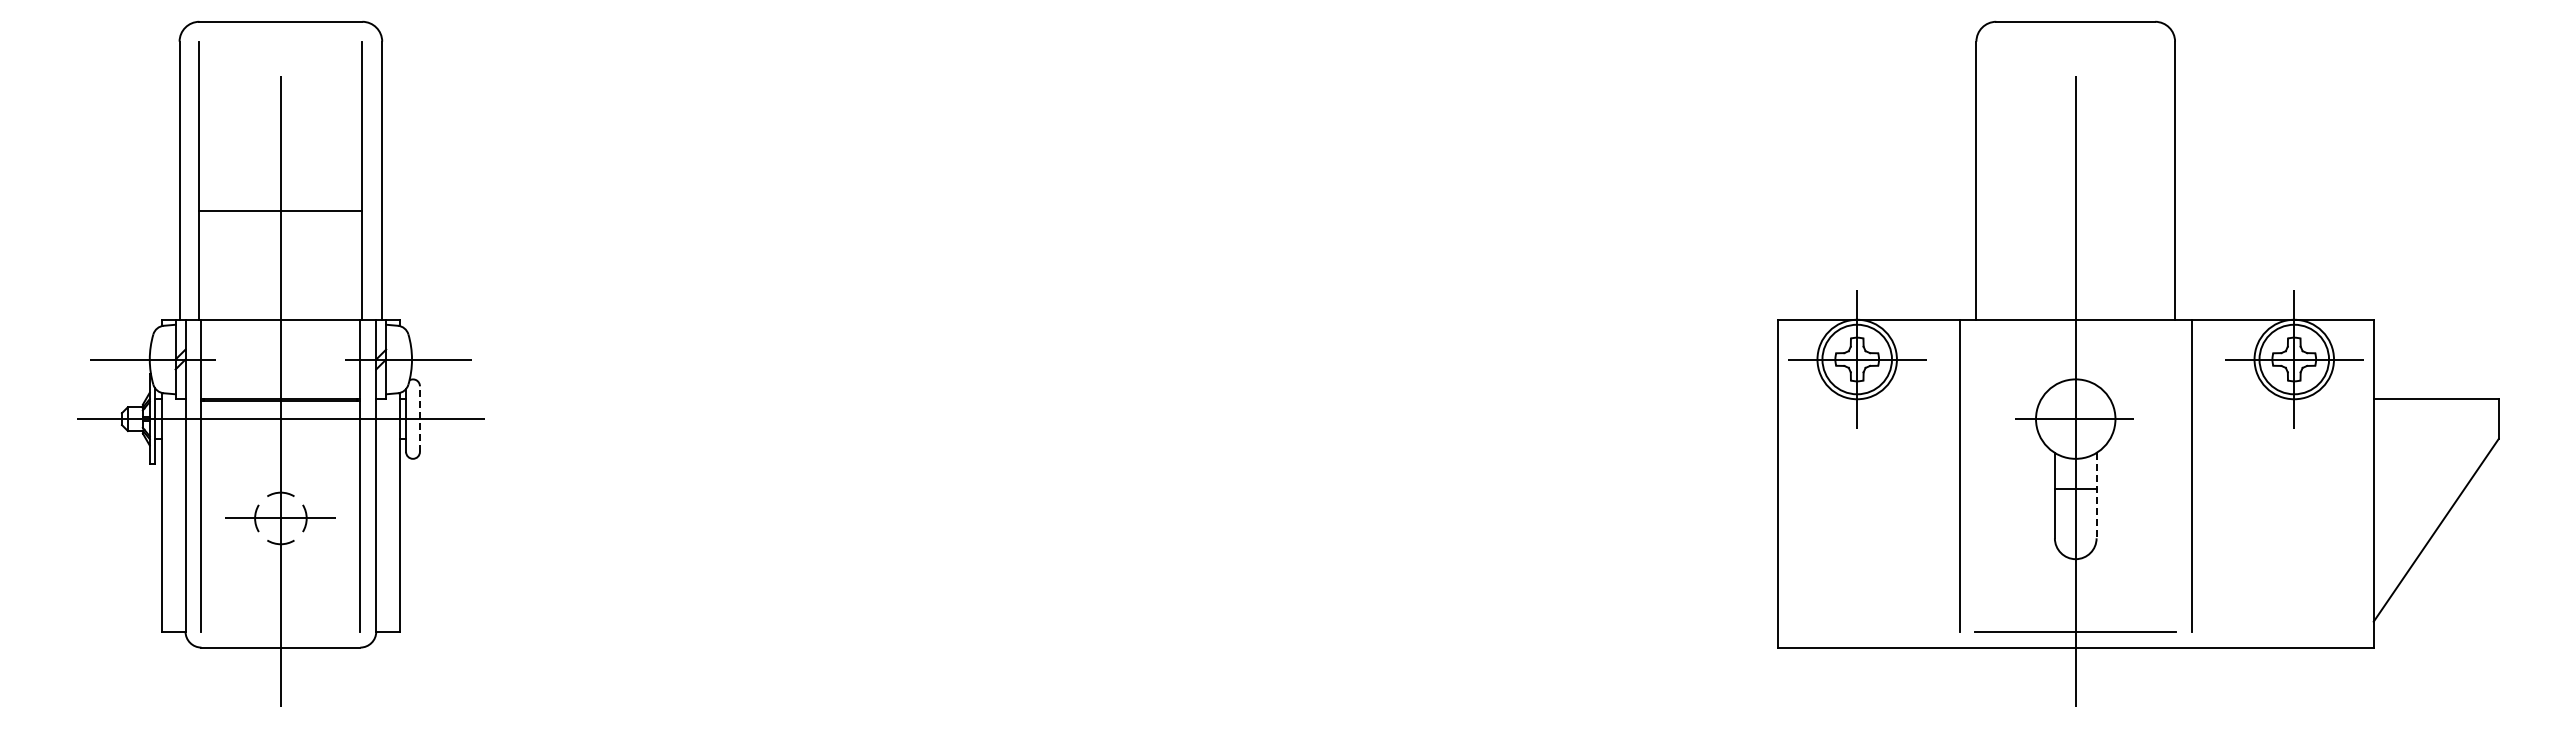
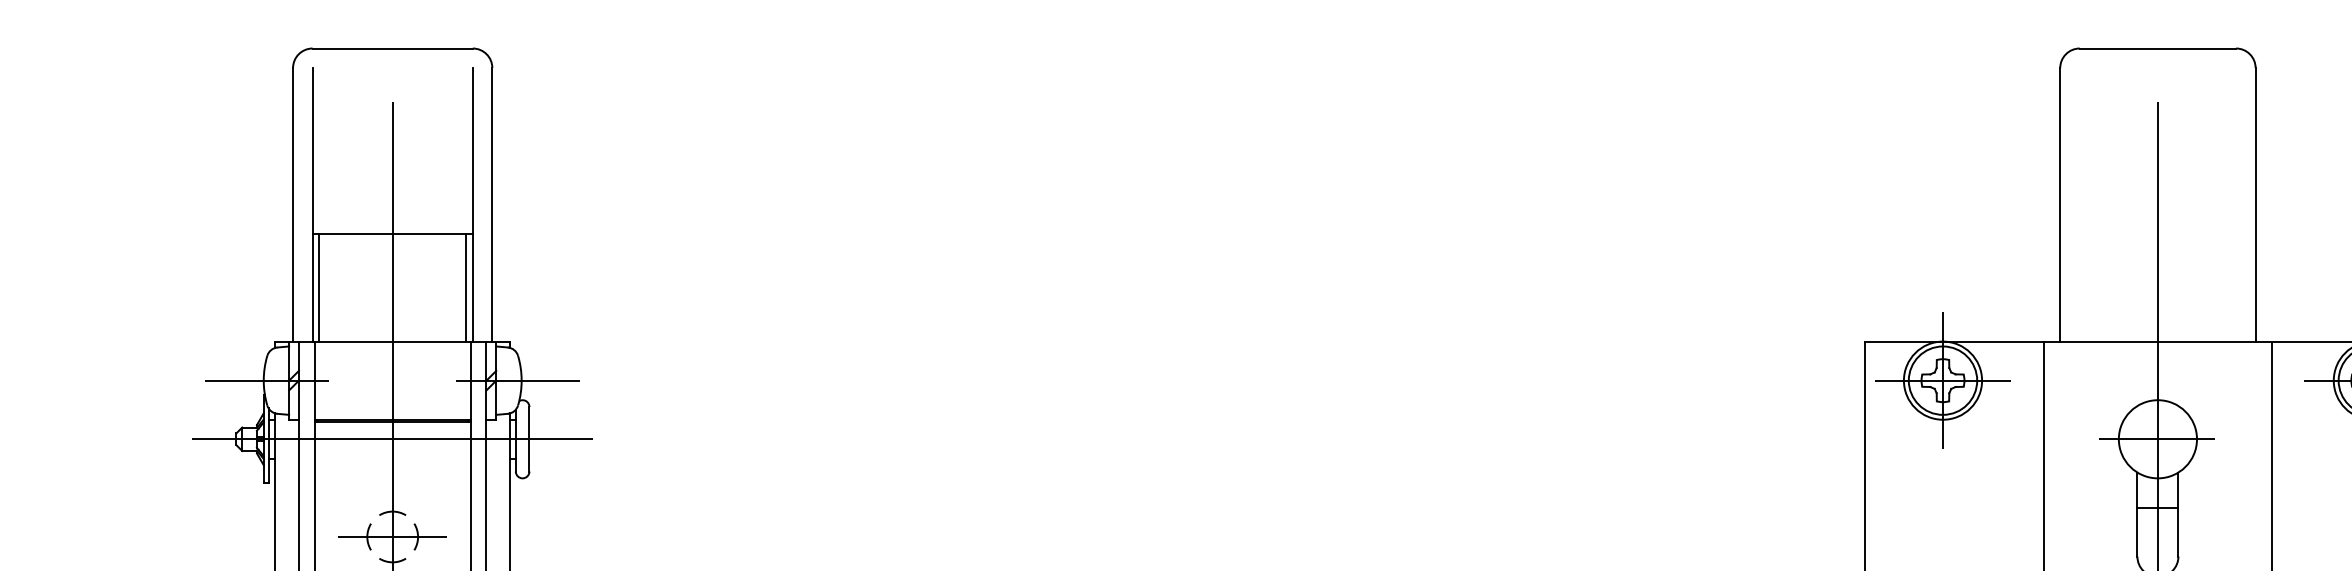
line: (206, 264) -> (319, 287), added
line: (355, 264) -> (466, 287), added
line: (419, 419) -> (529, 439), dashed -> solid
line: (2096, 495) -> (2178, 514), dashed -> solid

